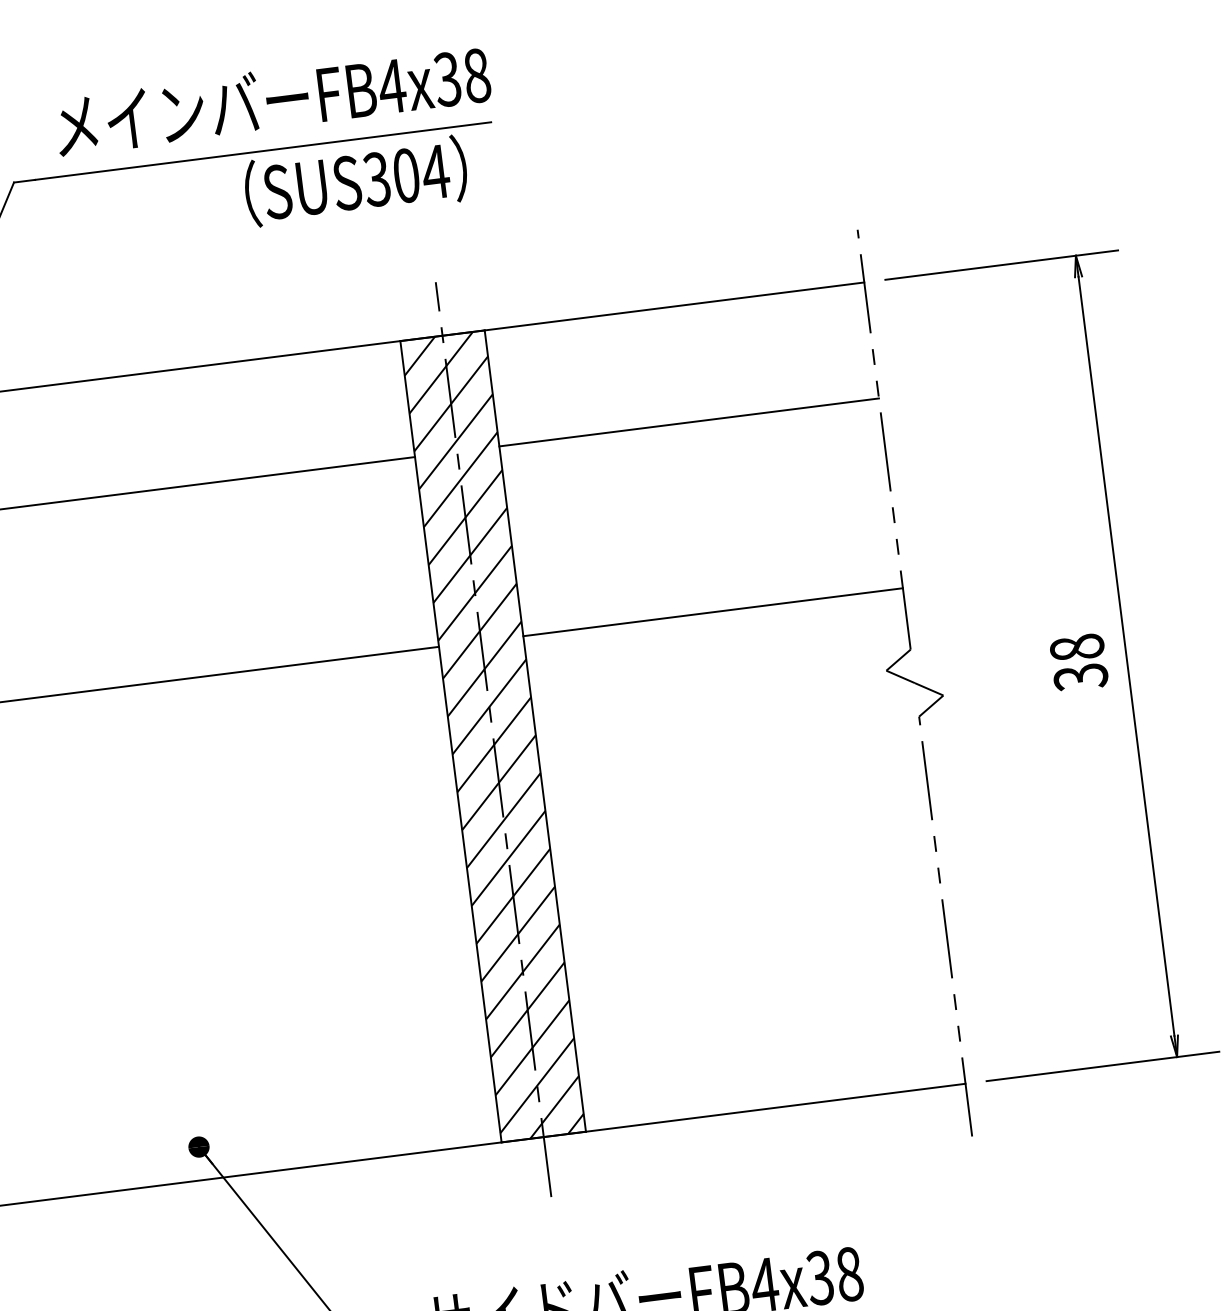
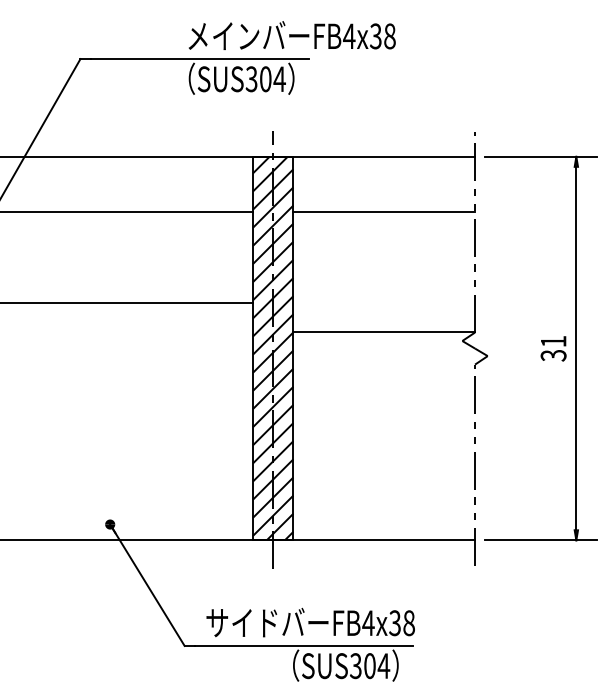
text: (273, 99) -> (292, 35), moved
line: (713, 612) -> (384, 332), moved
text: (1076, 647) -> (553, 341), 38 -> 31

